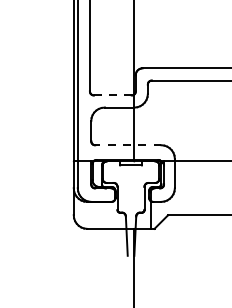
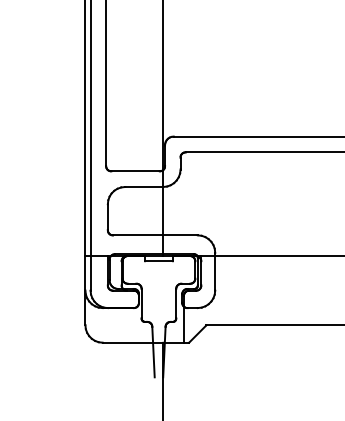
line: (113, 95) -> (136, 171), dashed -> solid
line: (127, 145) -> (154, 235), dashed -> solid

